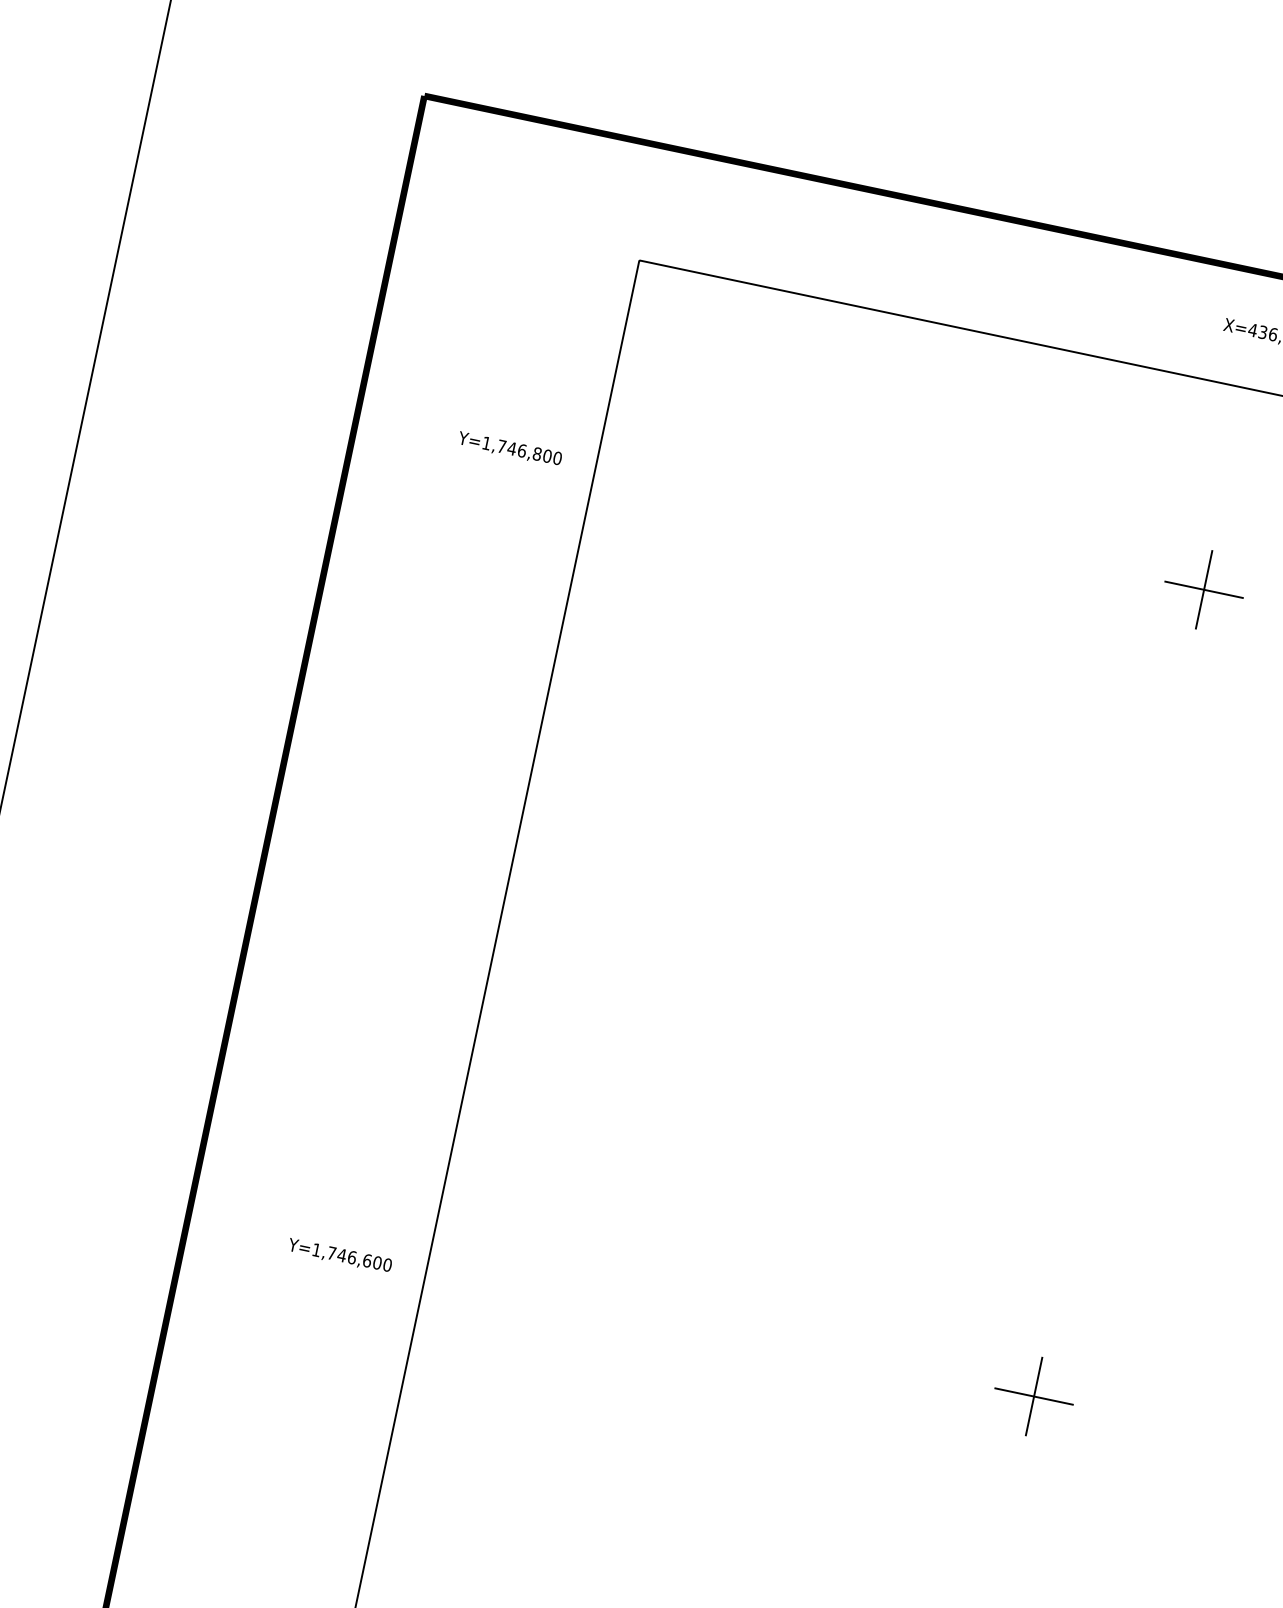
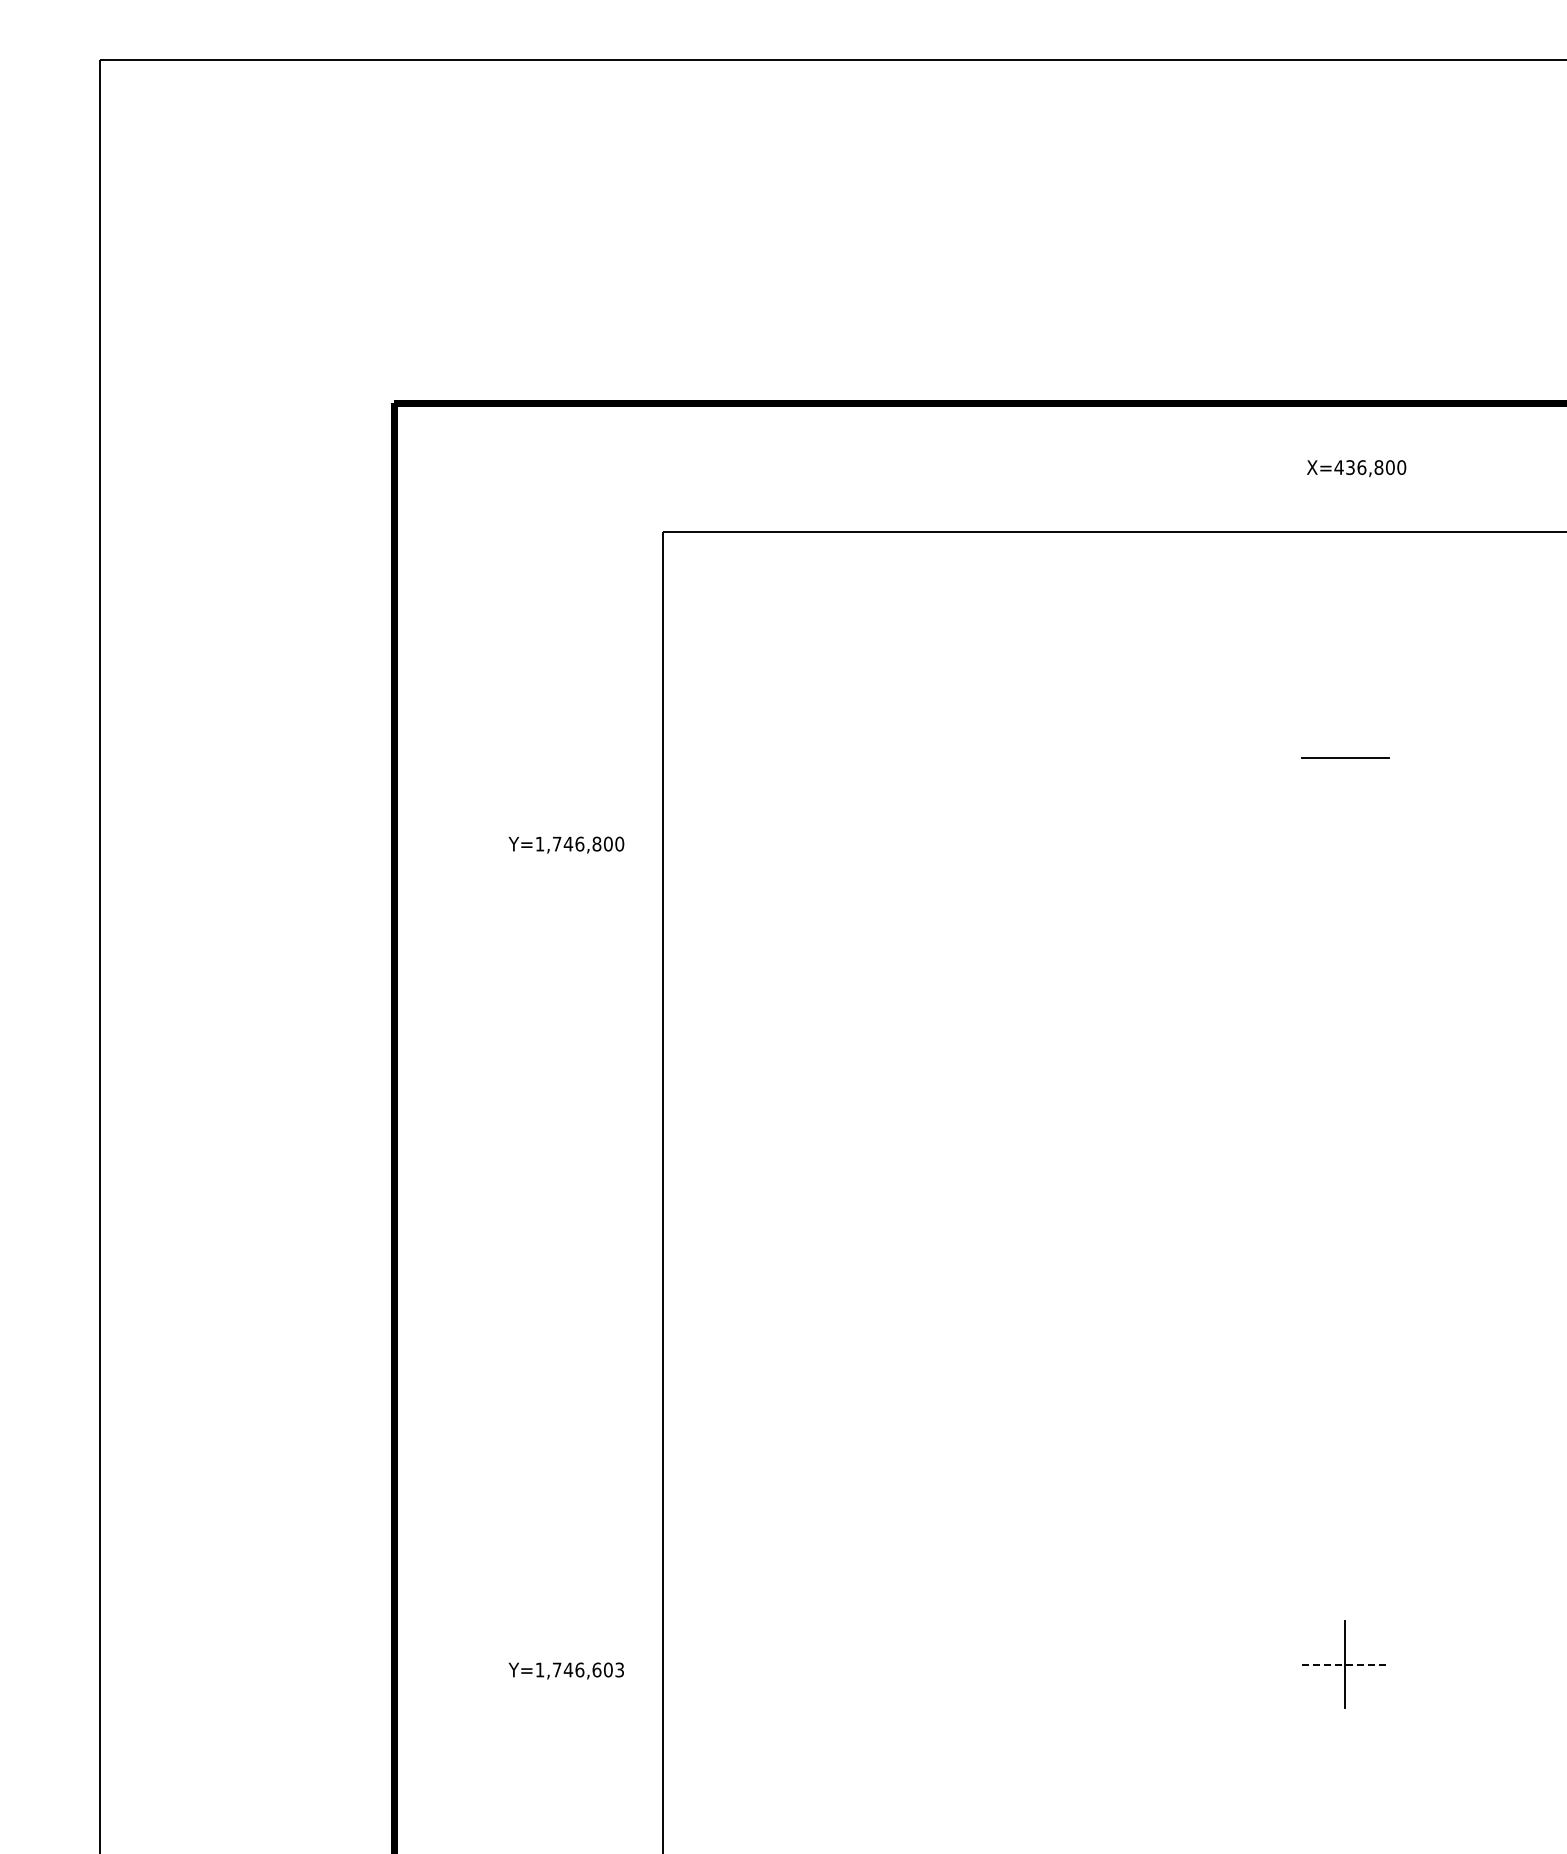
text: (510, 448) -> (566, 844), moved
line: (1204, 589) -> (1345, 757), removed
text: (387, 1264) -> (619, 1669), Y=1,746,600 -> Y=1,746,603
line: (1034, 1396) -> (1345, 1664), solid -> dashed

